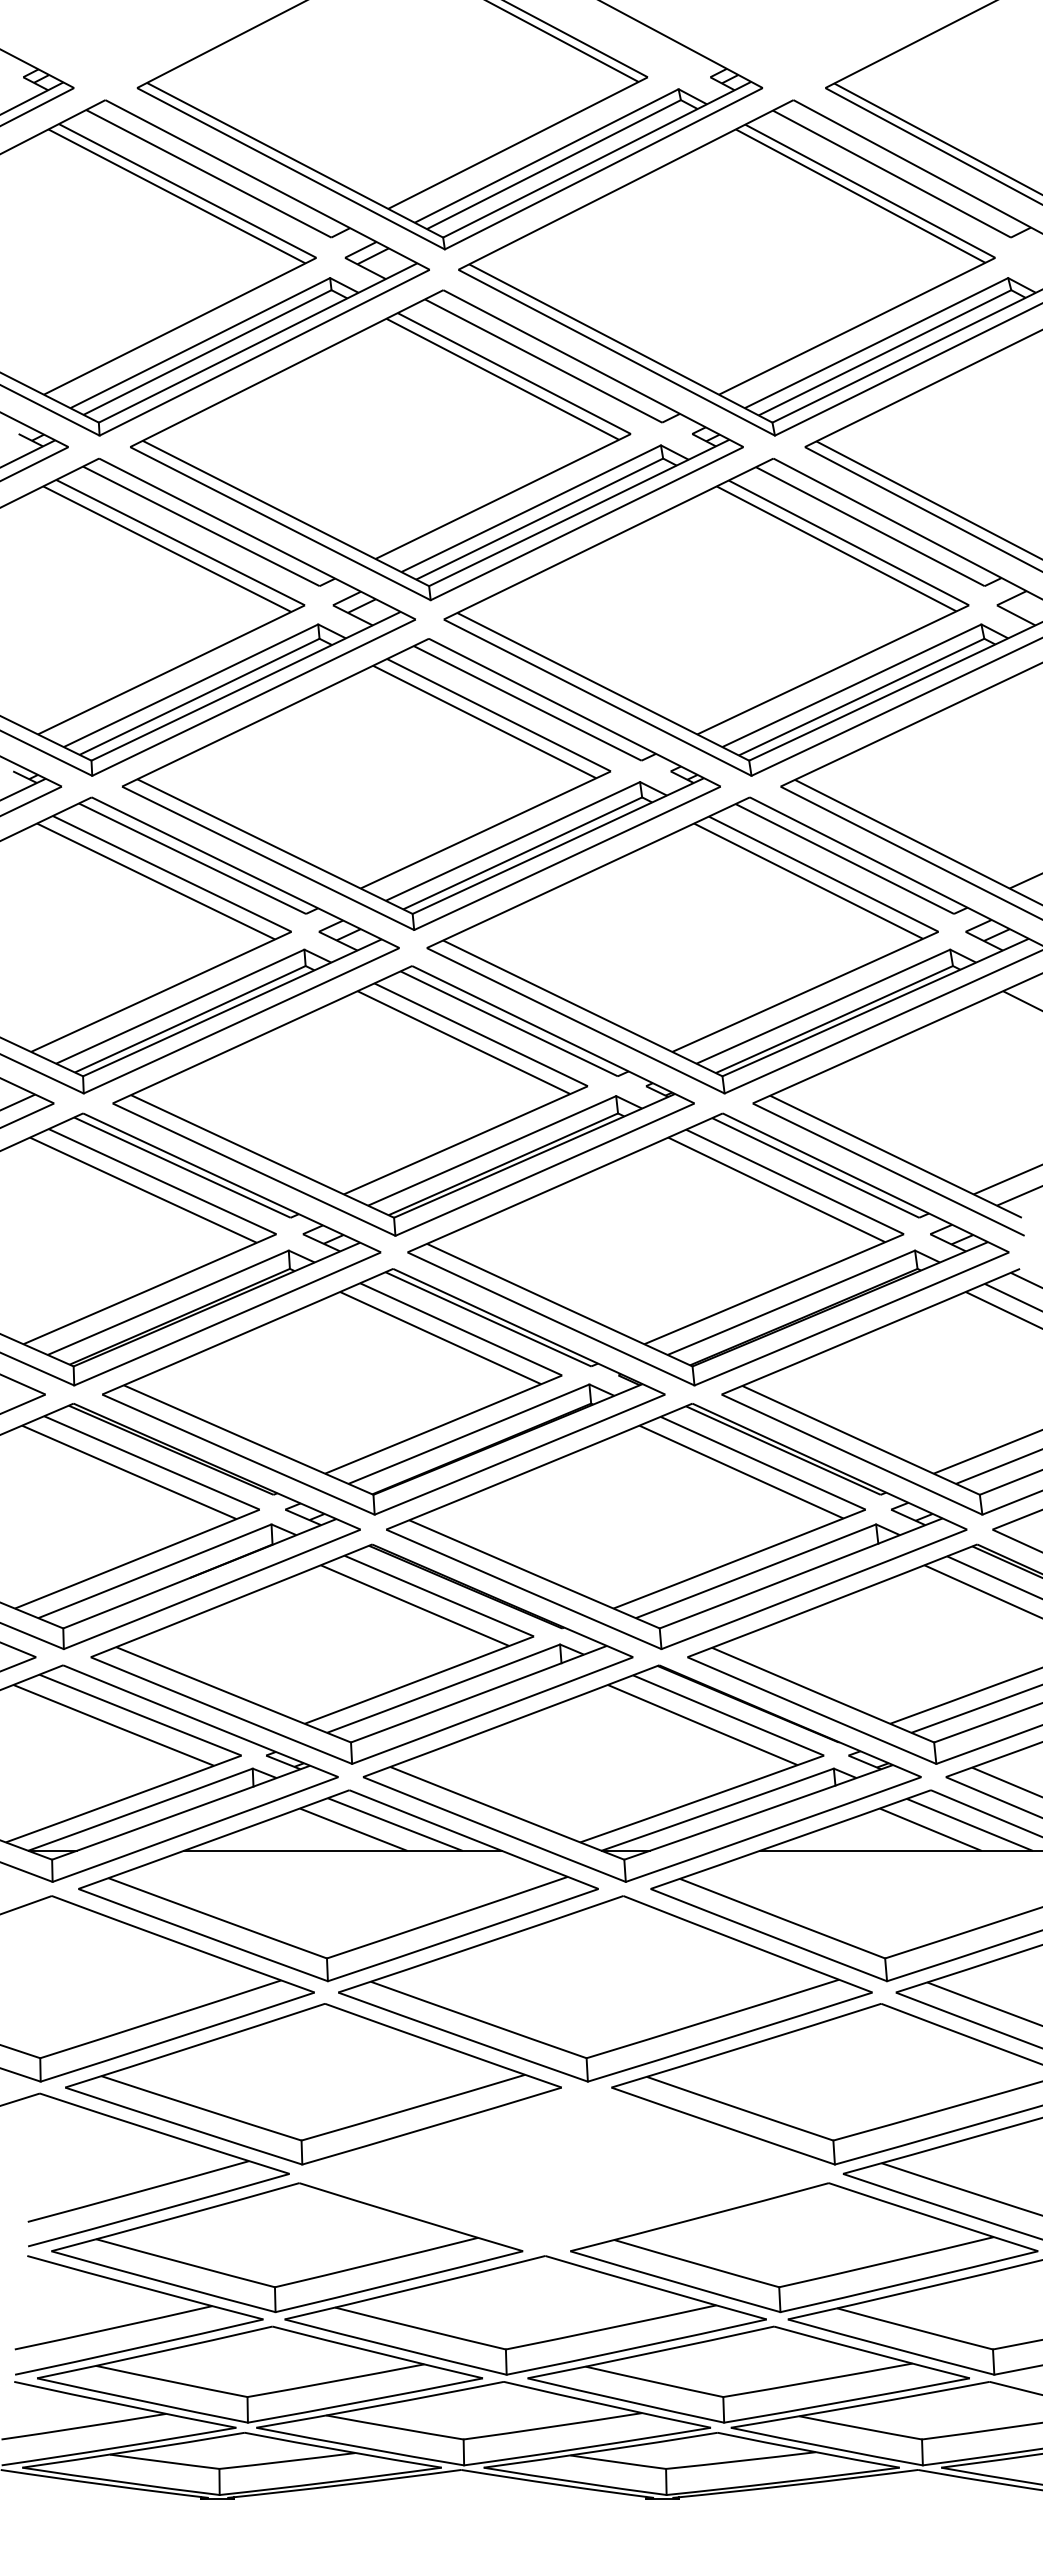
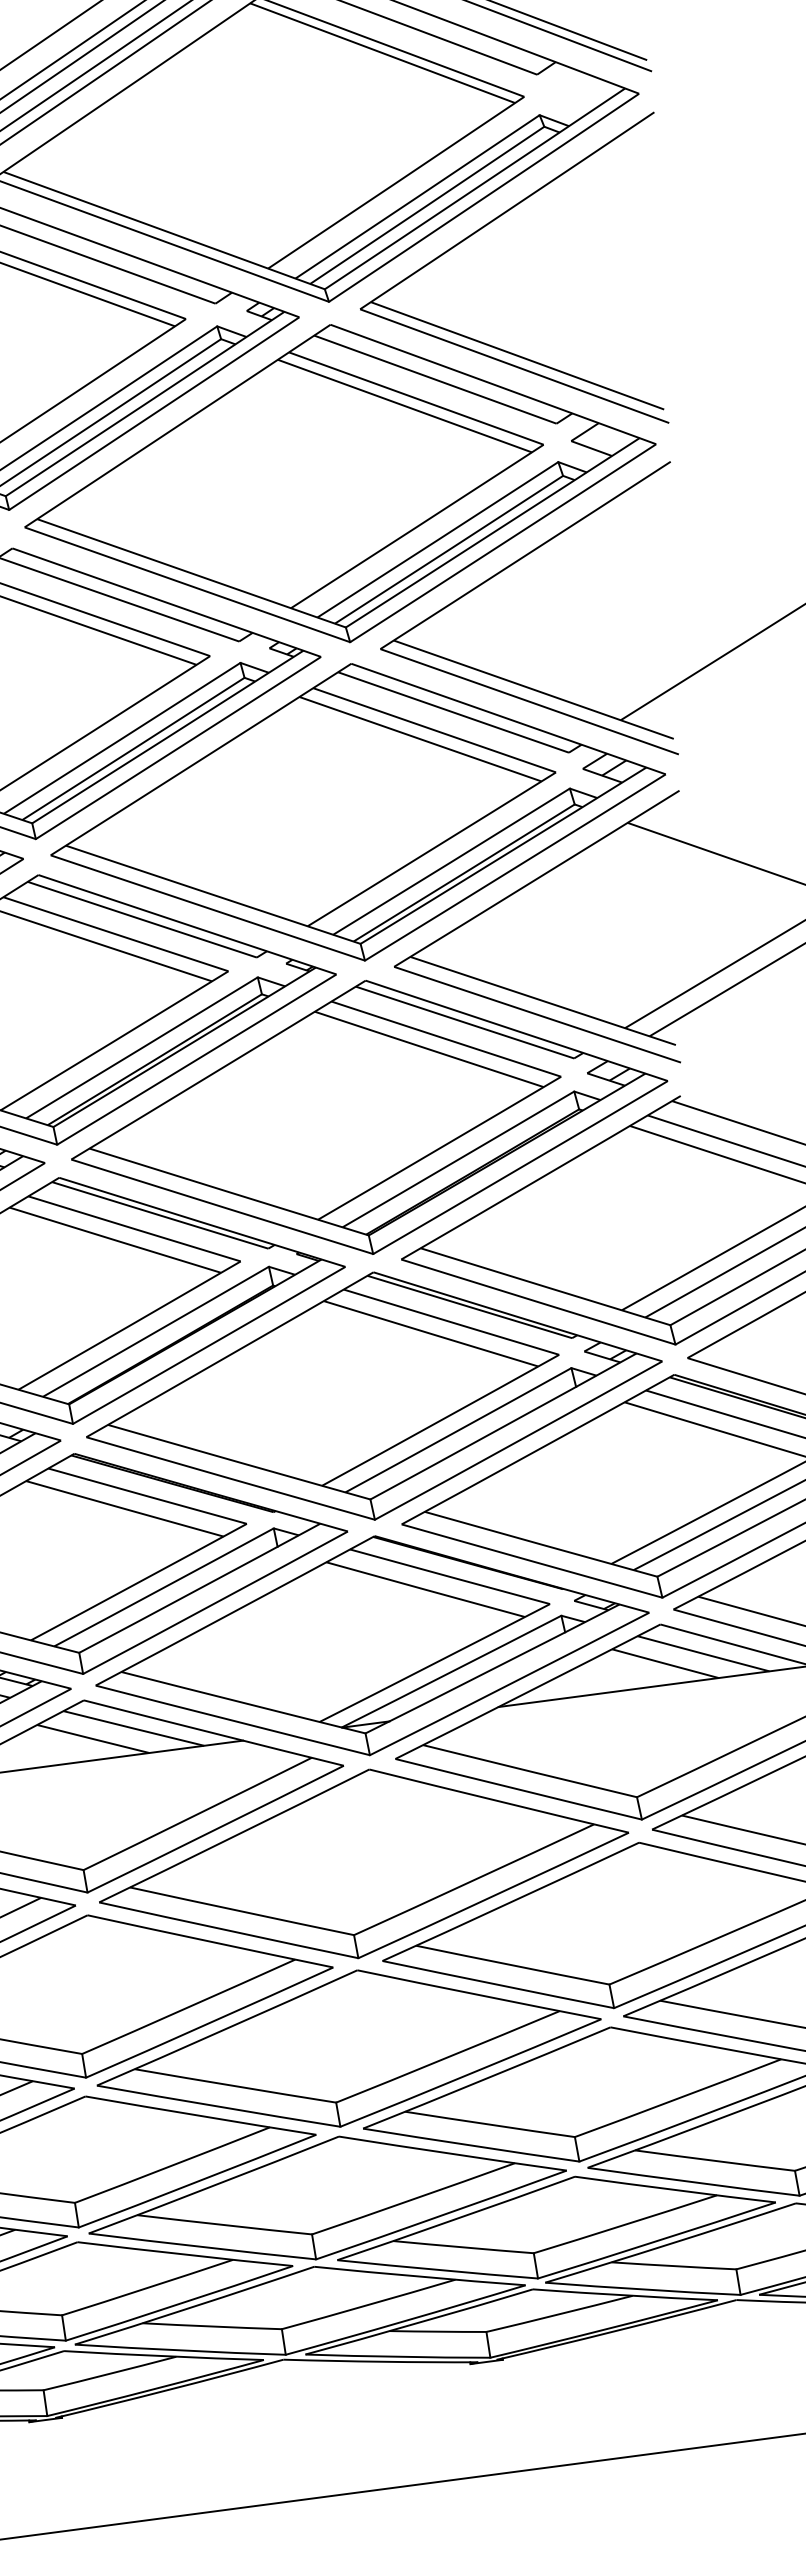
part: (565, 2169) -> (347, 2048), added

